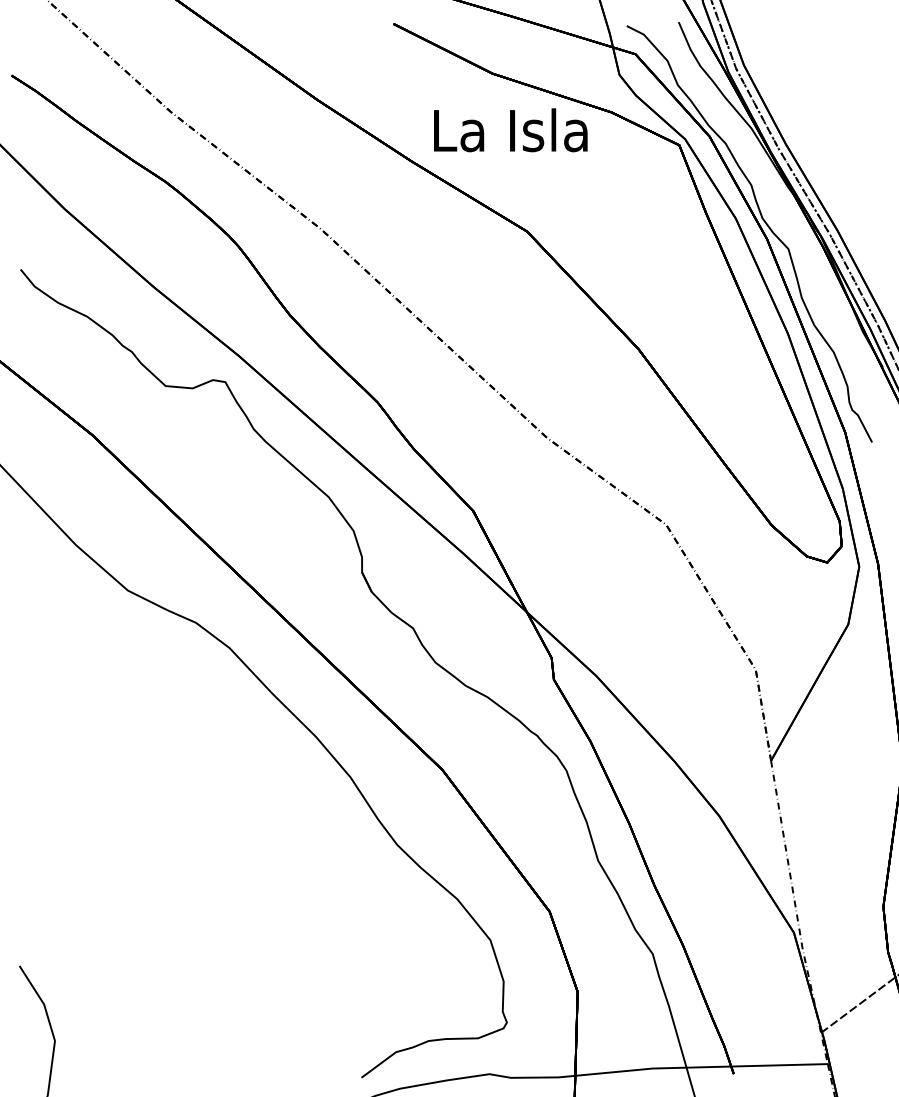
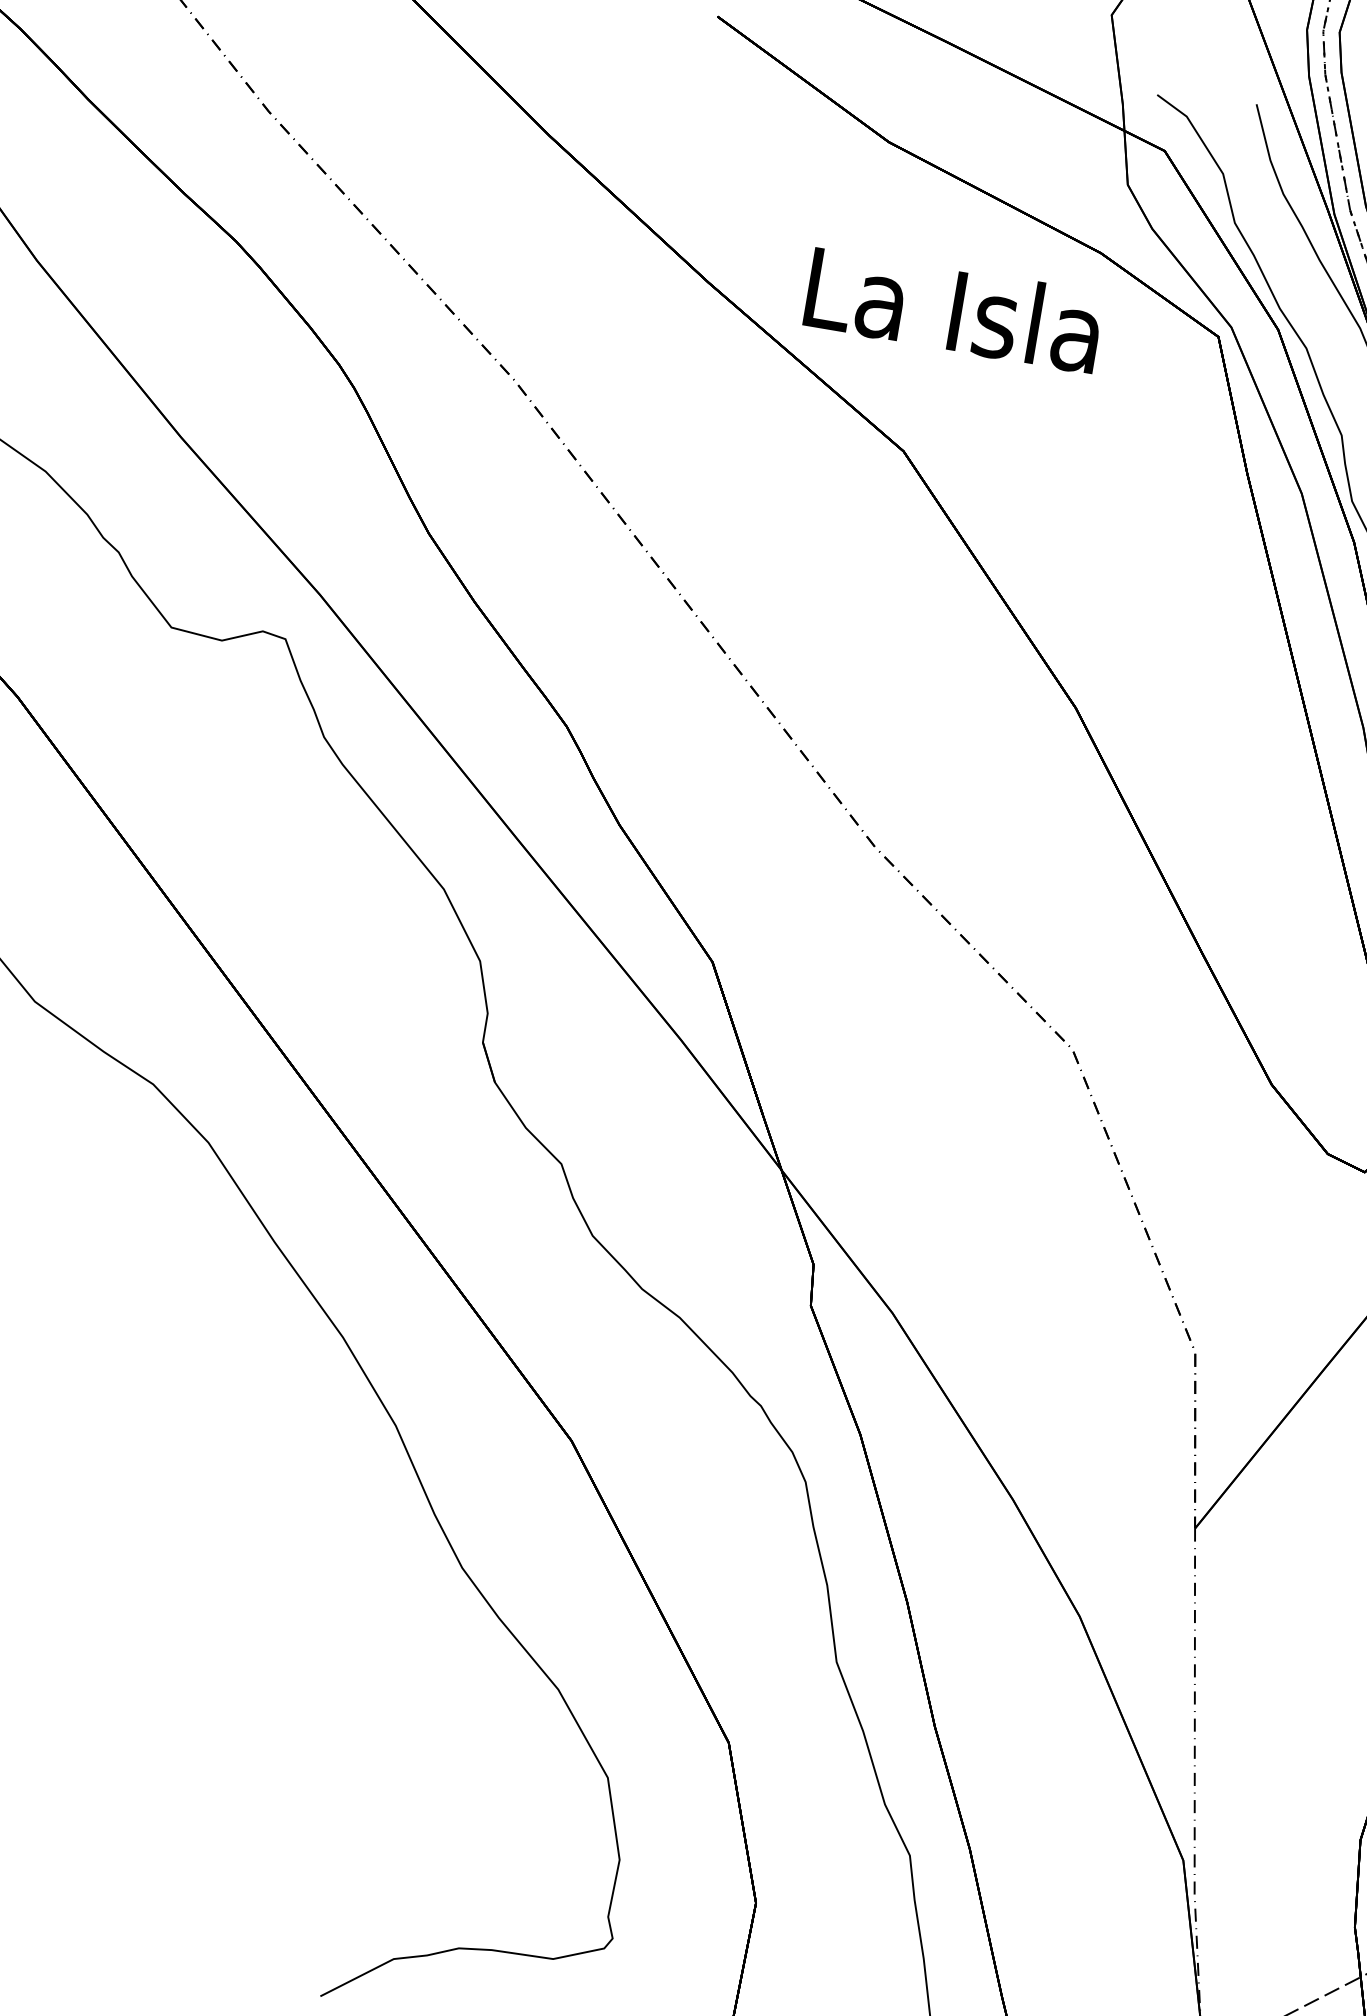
text: (510, 130) -> (953, 309), moved

